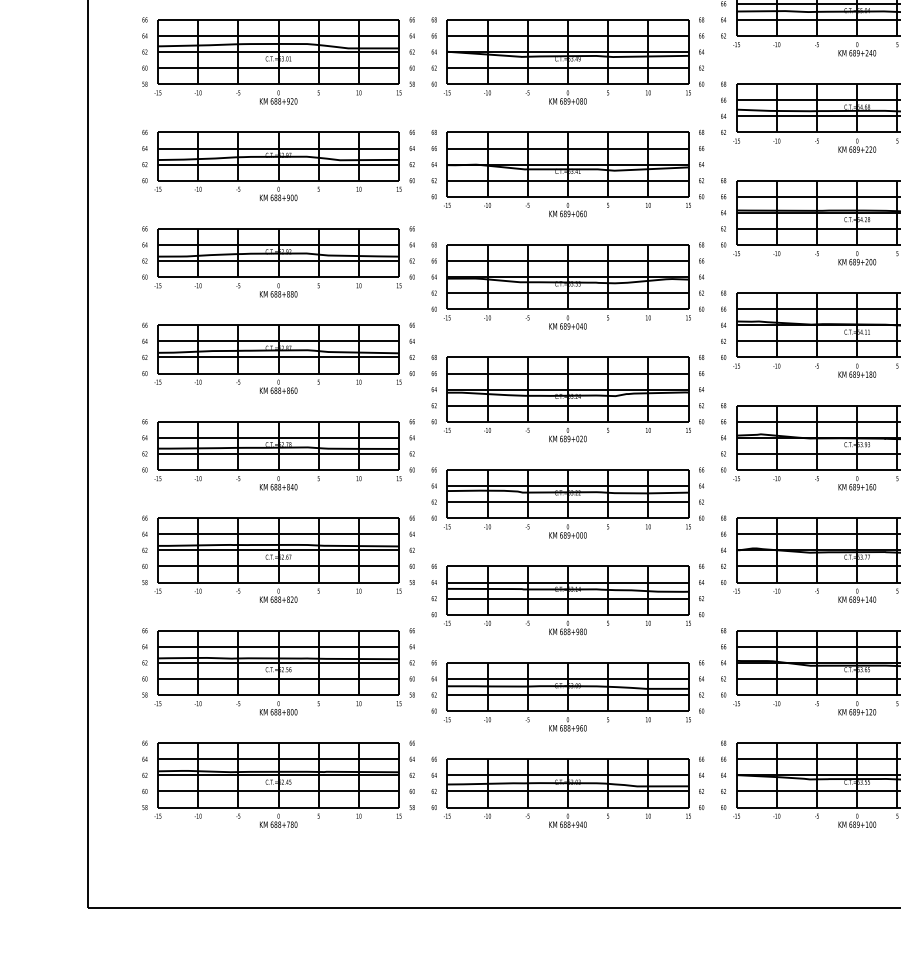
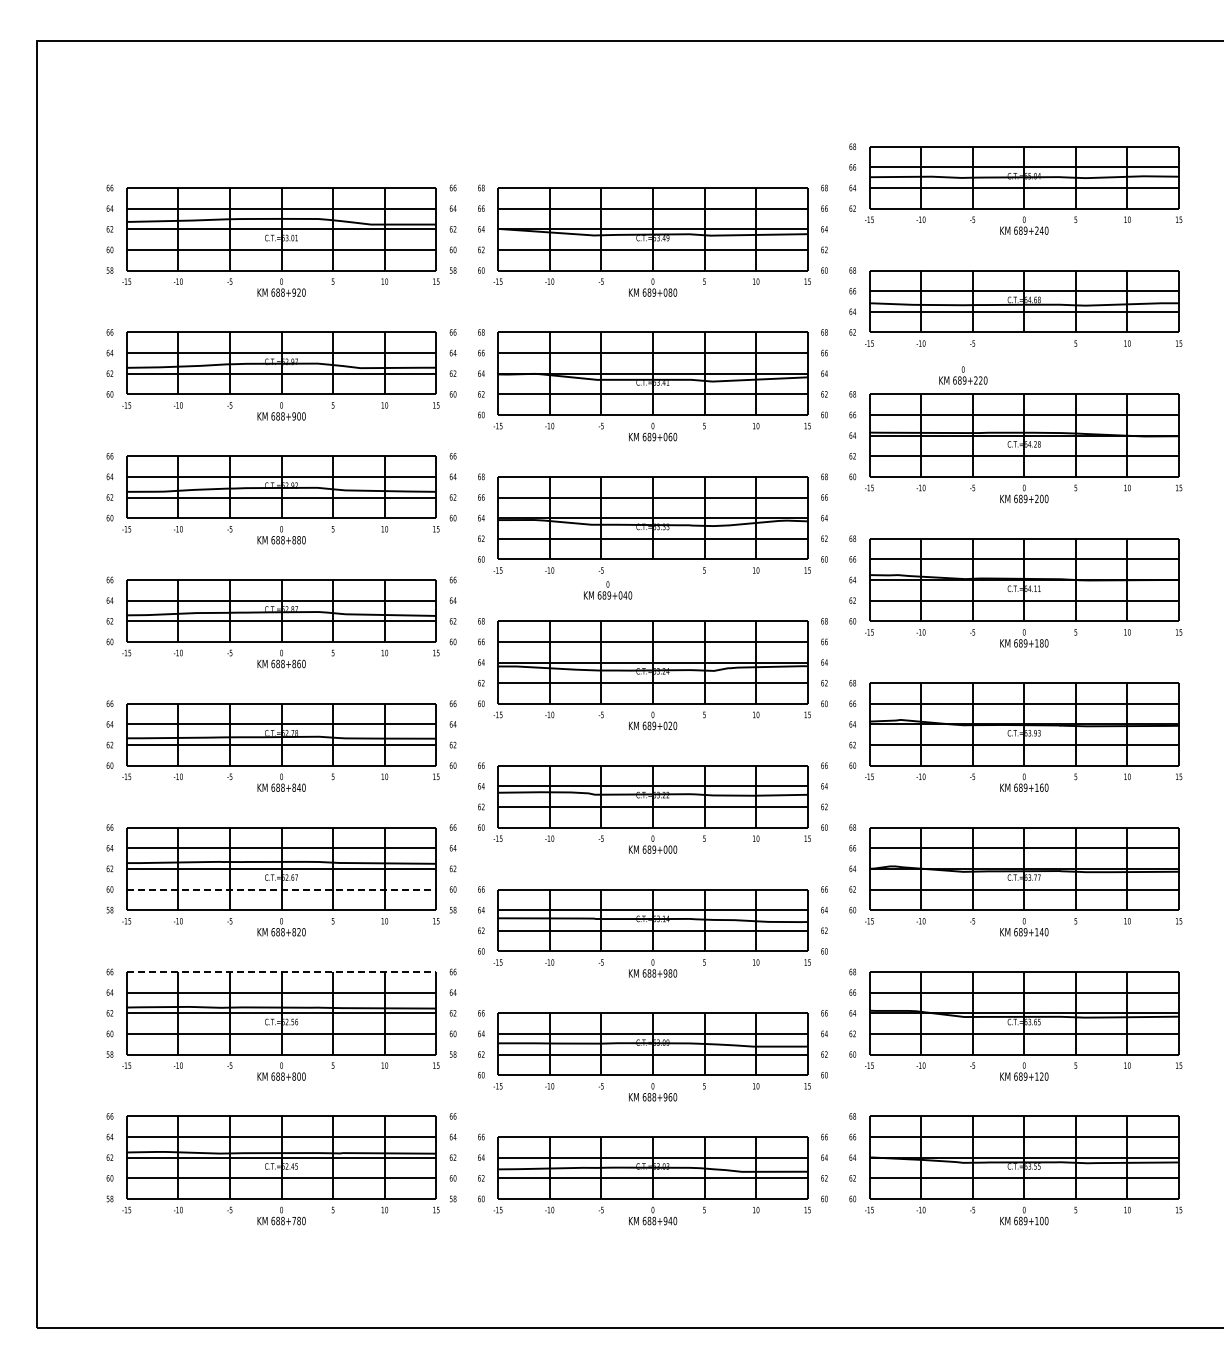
text: (857, 145) -> (963, 375), moved
text: (568, 322) -> (608, 590), moved
line: (278, 566) -> (281, 889), solid -> dashed
line: (278, 631) -> (281, 972), solid -> dashed

